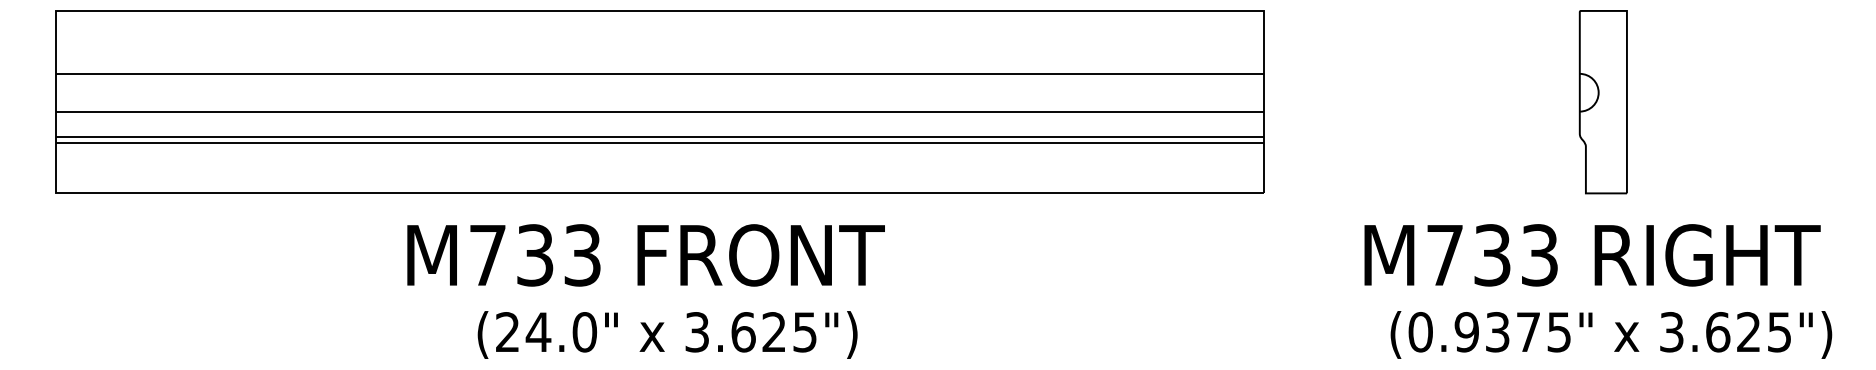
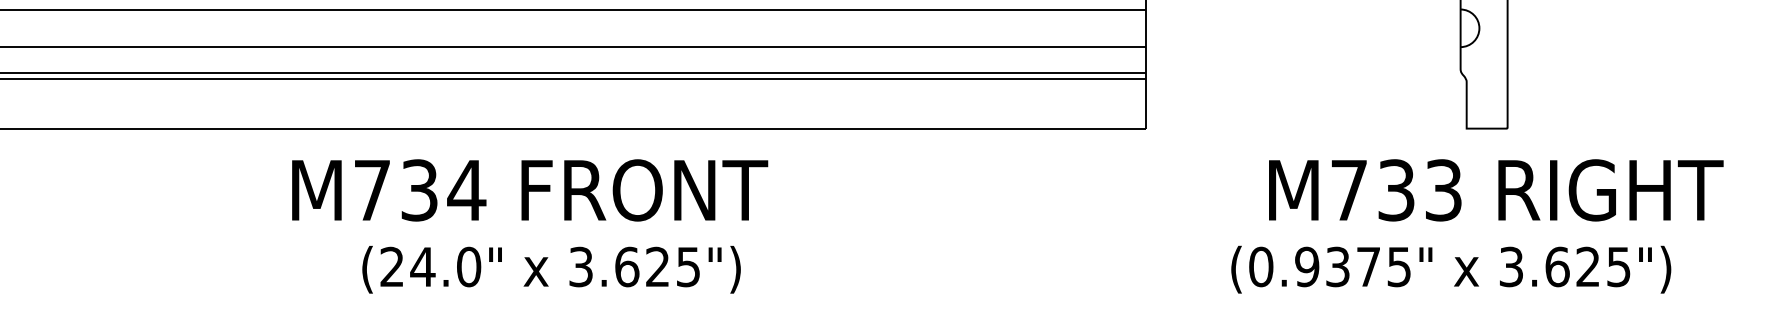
text: (582, 255) -> (466, 190), M733 -> M734
text: (1592, 255) -> (1496, 190), moved
text: (1611, 334) -> (1451, 269), moved

